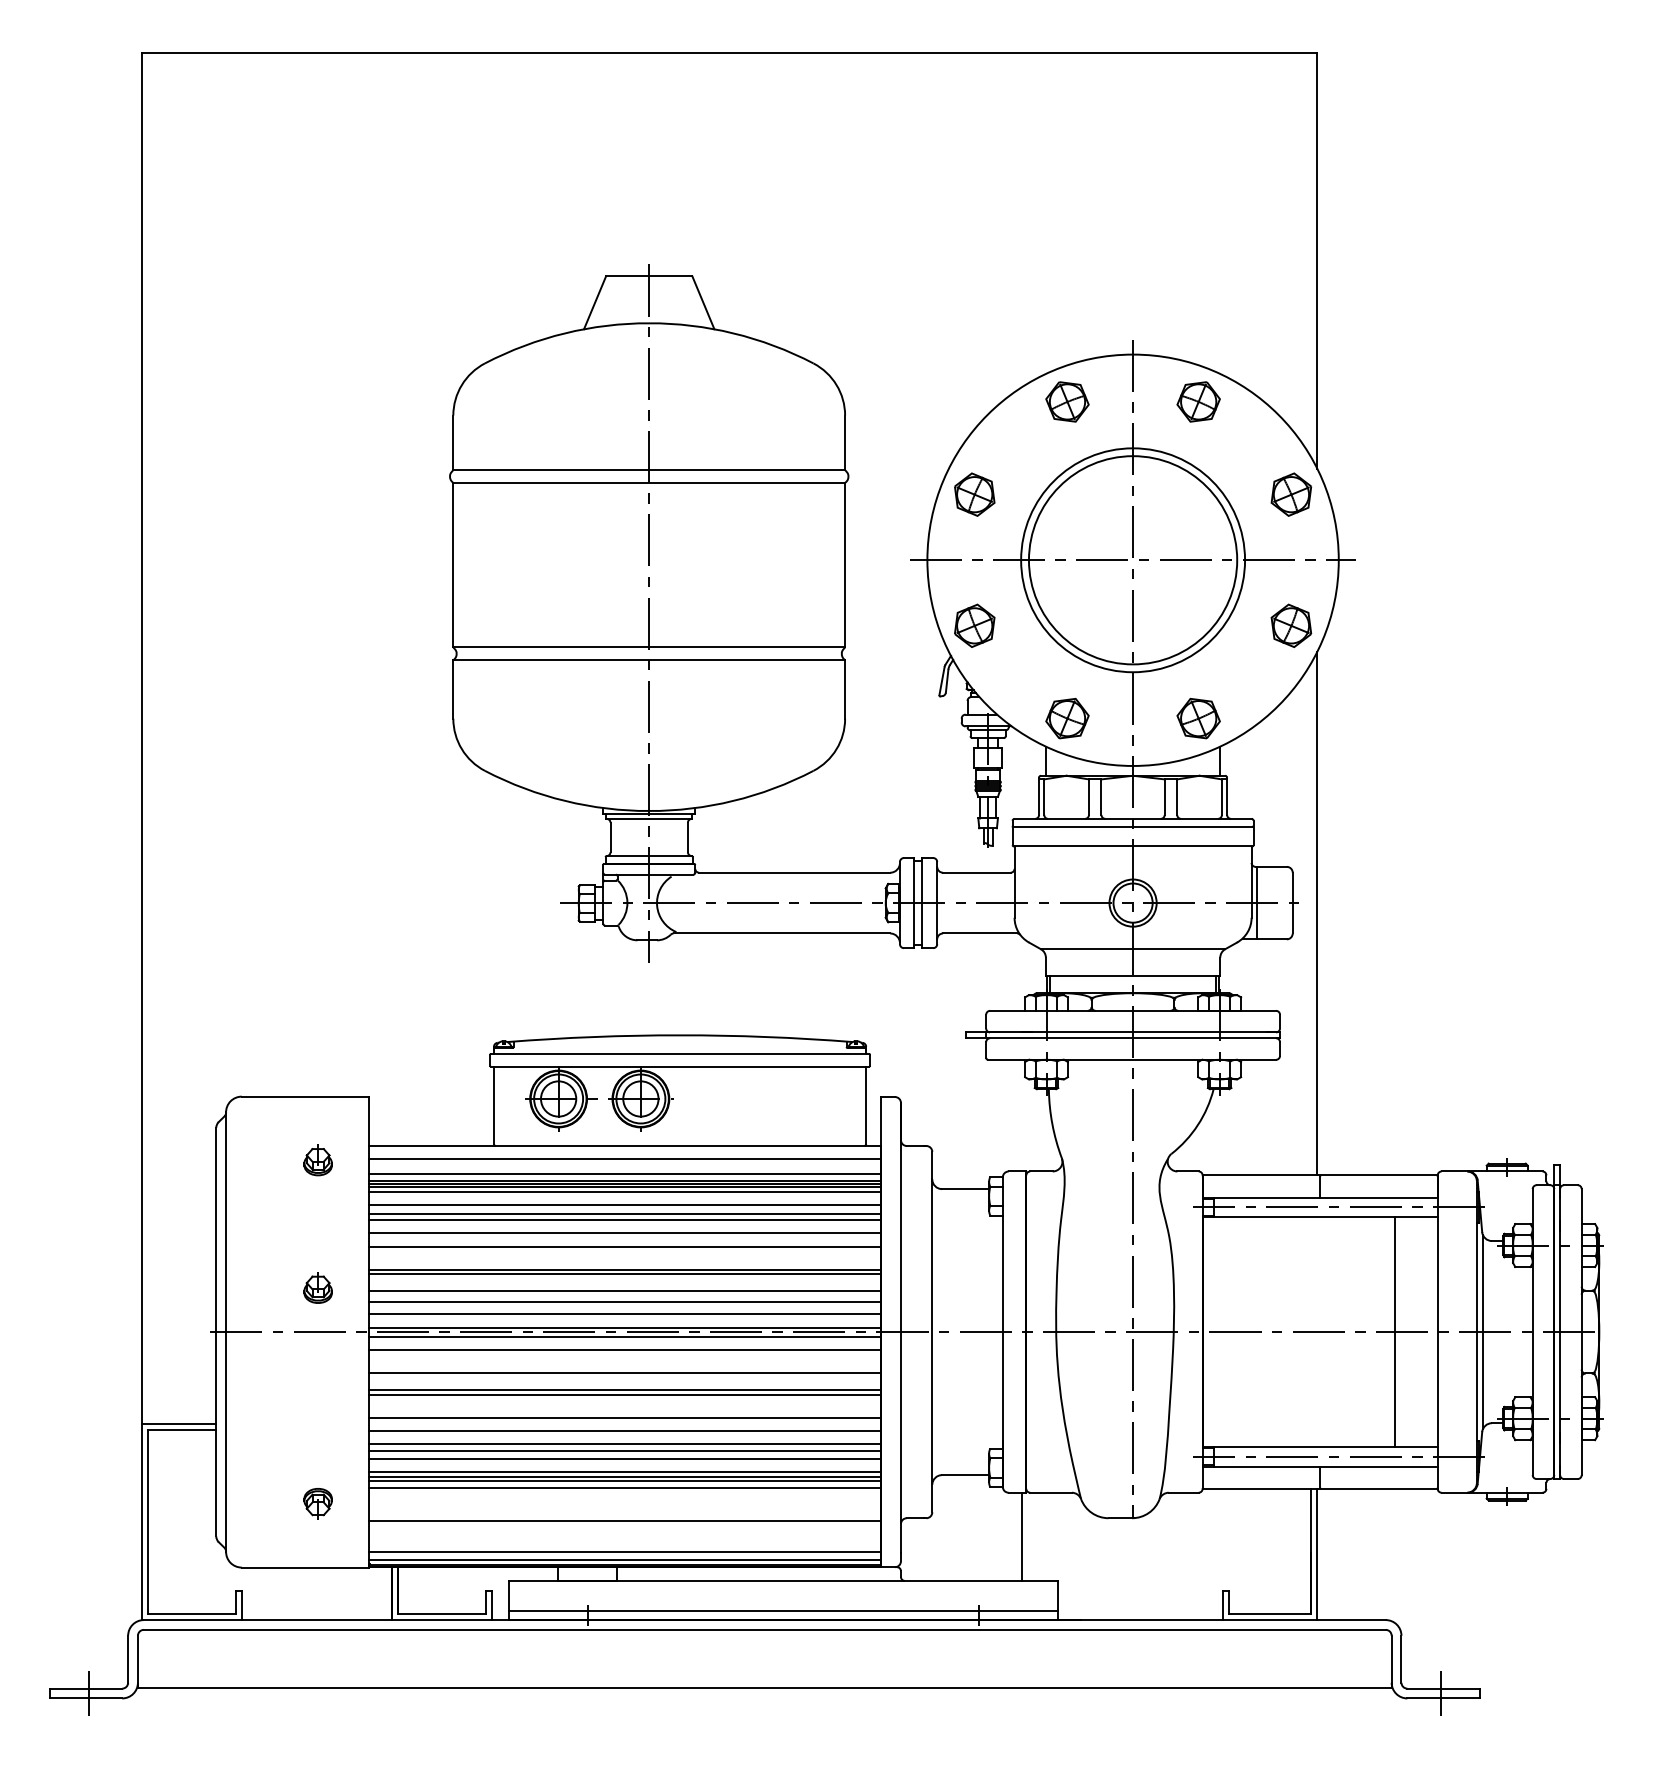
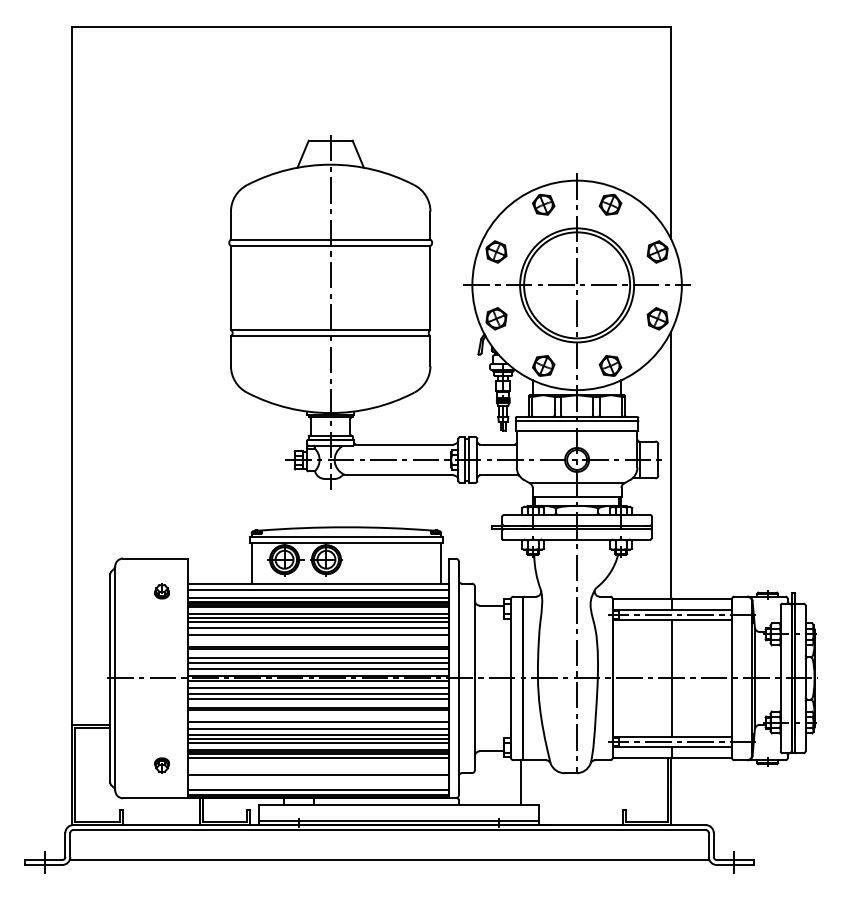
part: (316, 1289) -> (161, 656), removed
line: (1395, 1330) -> (672, 677), moved
line: (625, 1361) -> (318, 693), added

